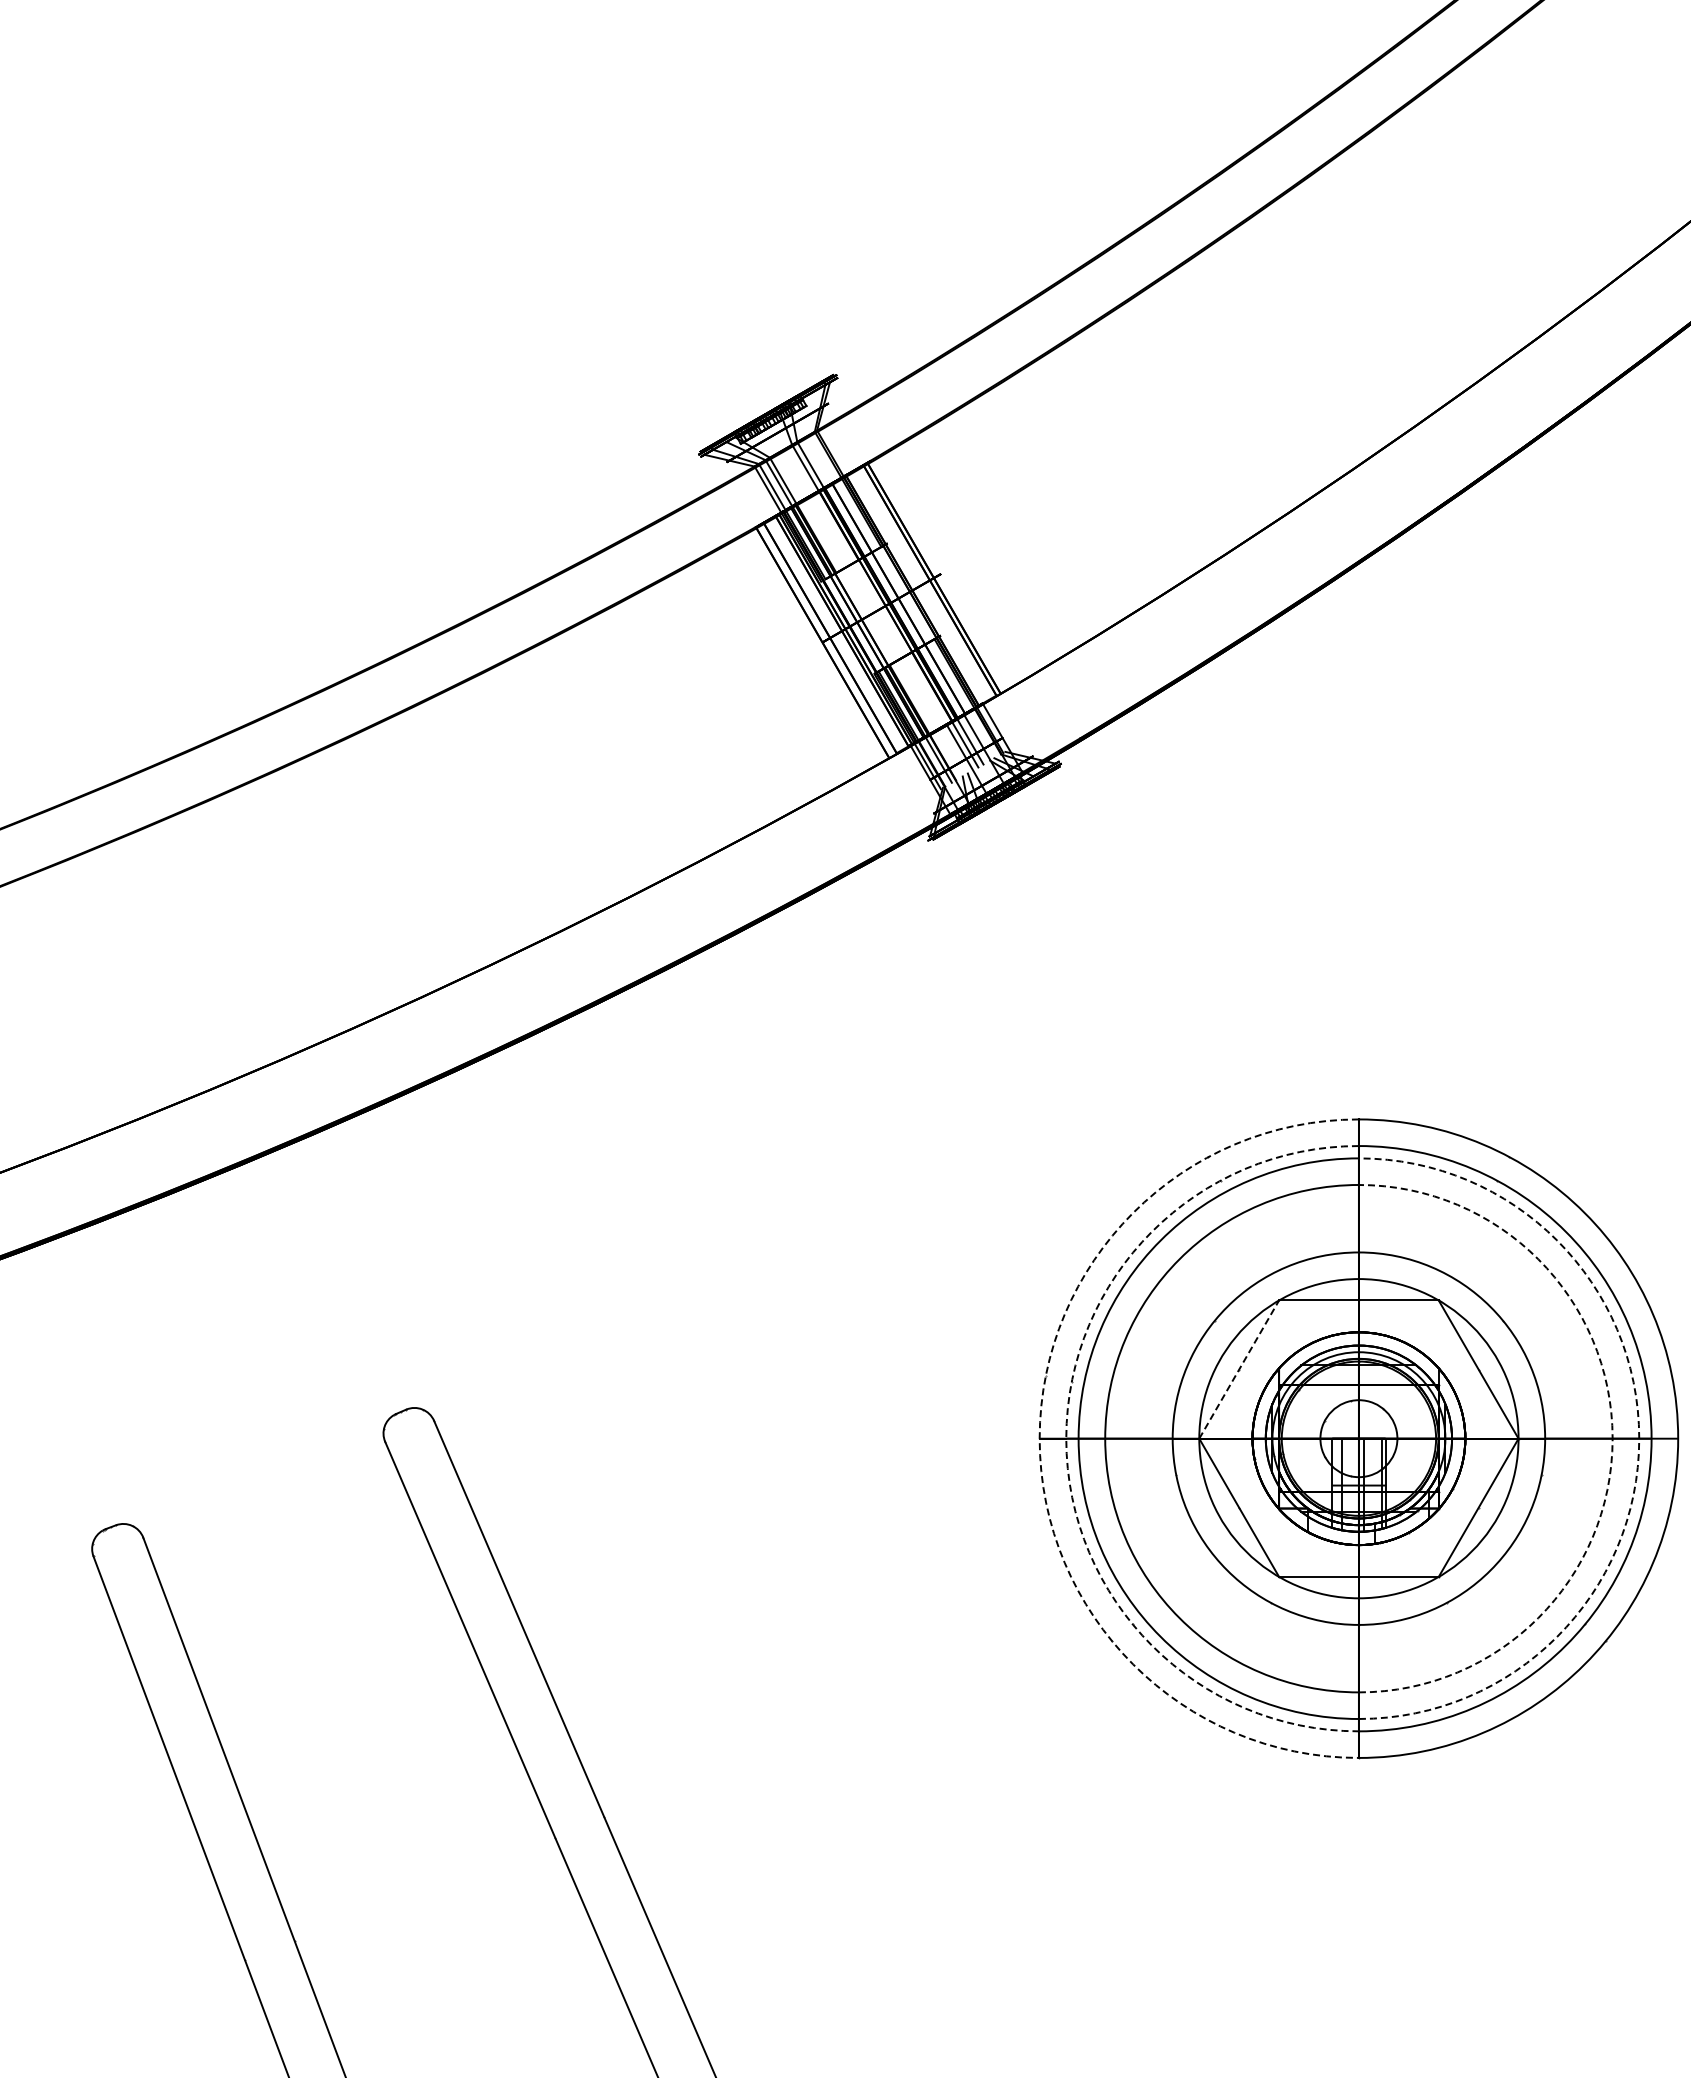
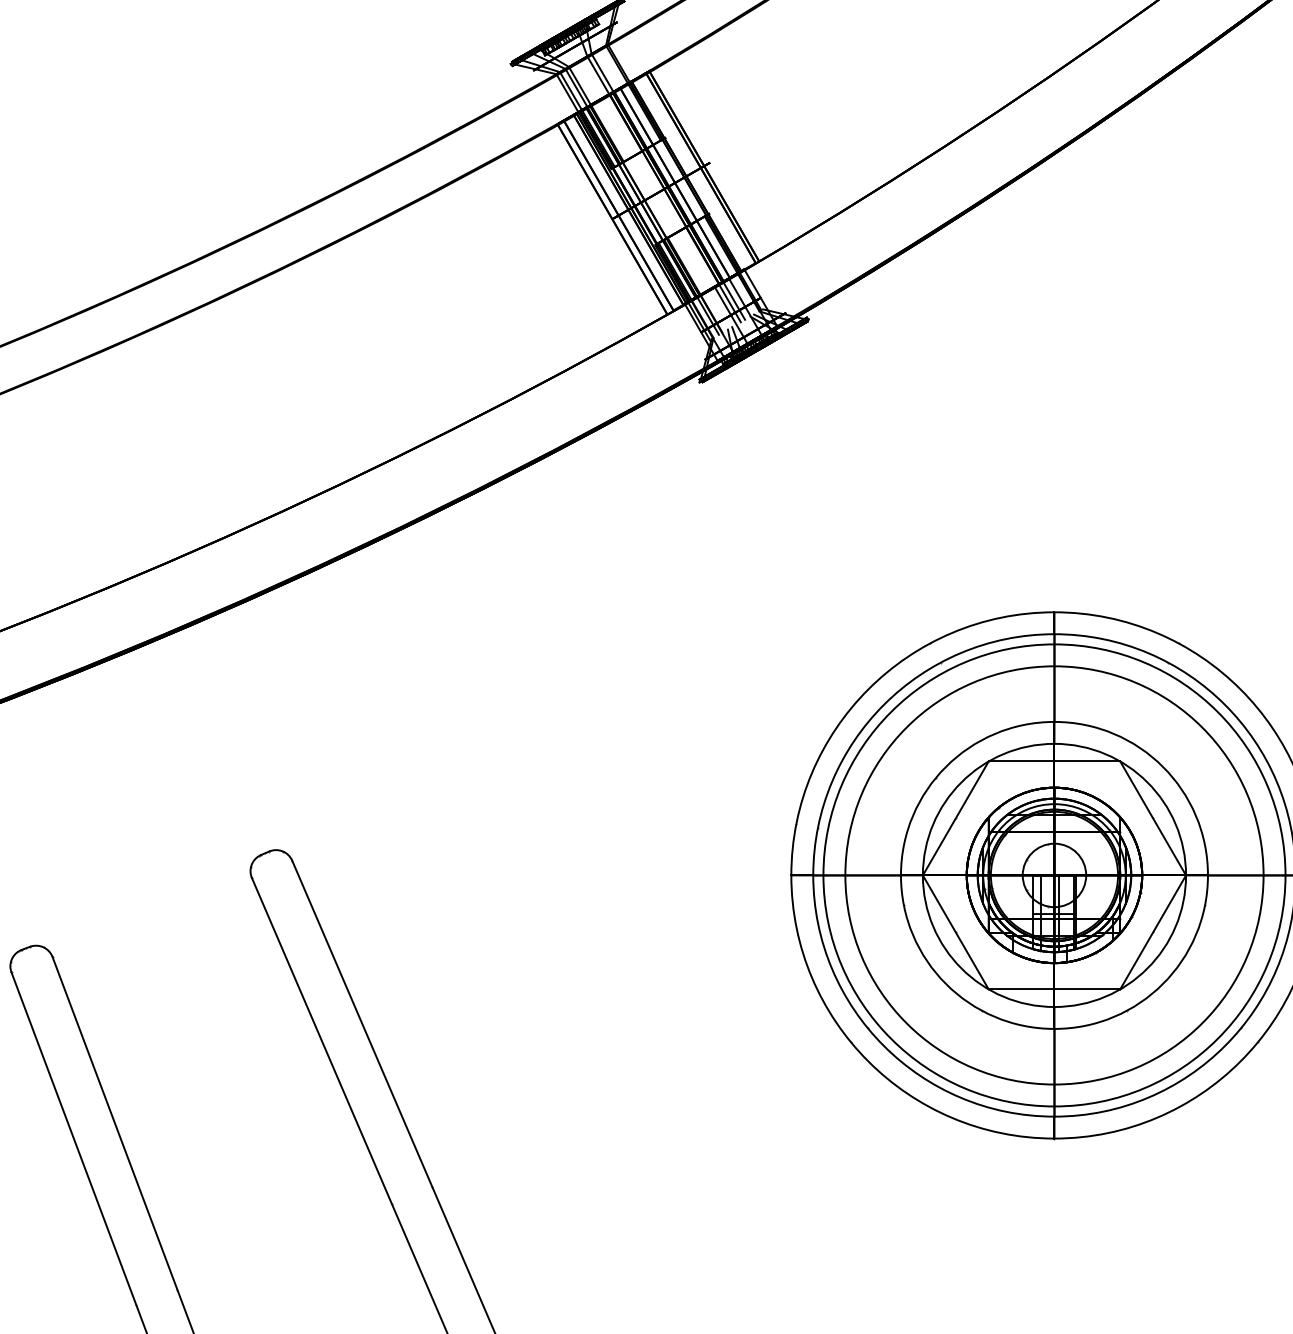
line: (1239, 1369) -> (956, 818), dashed -> solid
arc: (1039, 1438) -> (791, 875), dashed -> solid
arc: (1066, 1438) -> (813, 875), dashed -> solid
arc: (1612, 1438) -> (1263, 875), dashed -> solid
arc: (1639, 1438) -> (1285, 875), dashed -> solid

